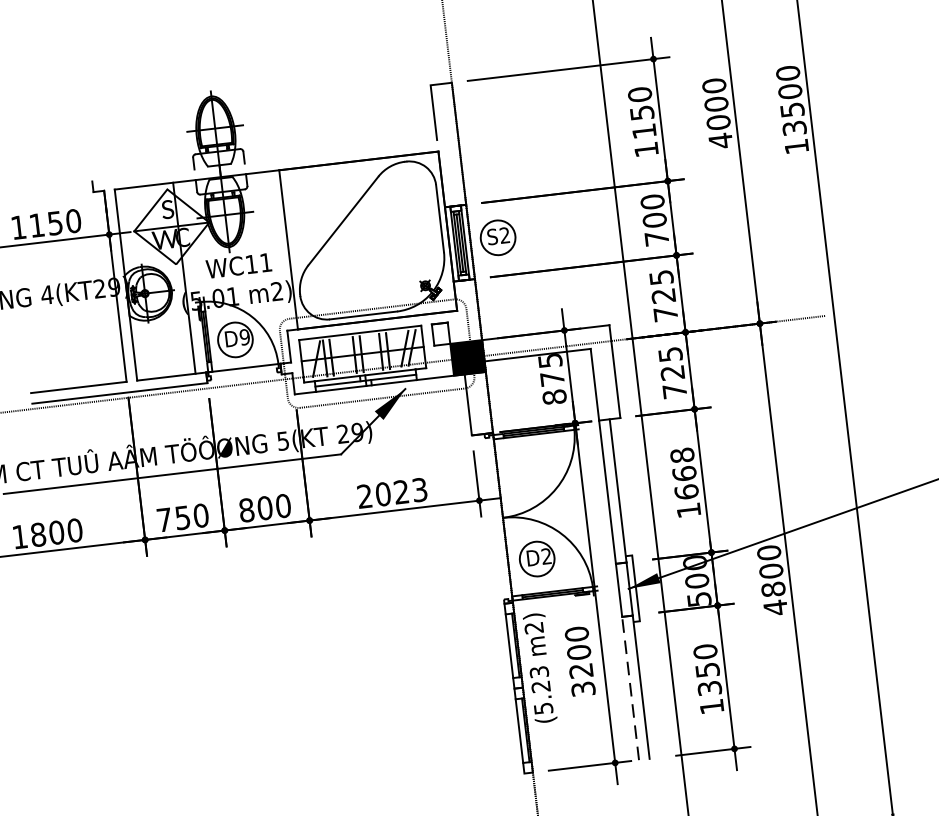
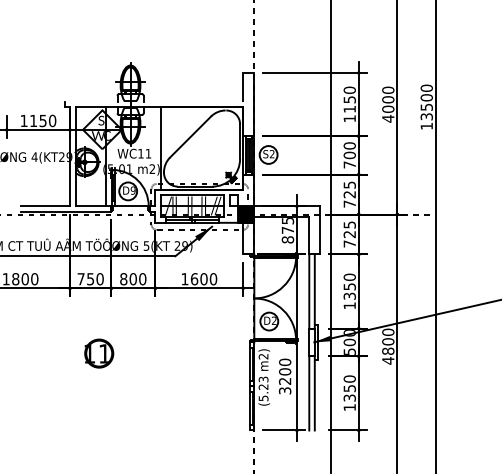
text: (683, 473) -> (349, 286), 1668 -> 1350
text: (392, 493) -> (199, 279), 2023 -> 1600
part: (216, 659) -> (99, 353), added
line: (630, 686) -> (309, 392), dashed -> solid

